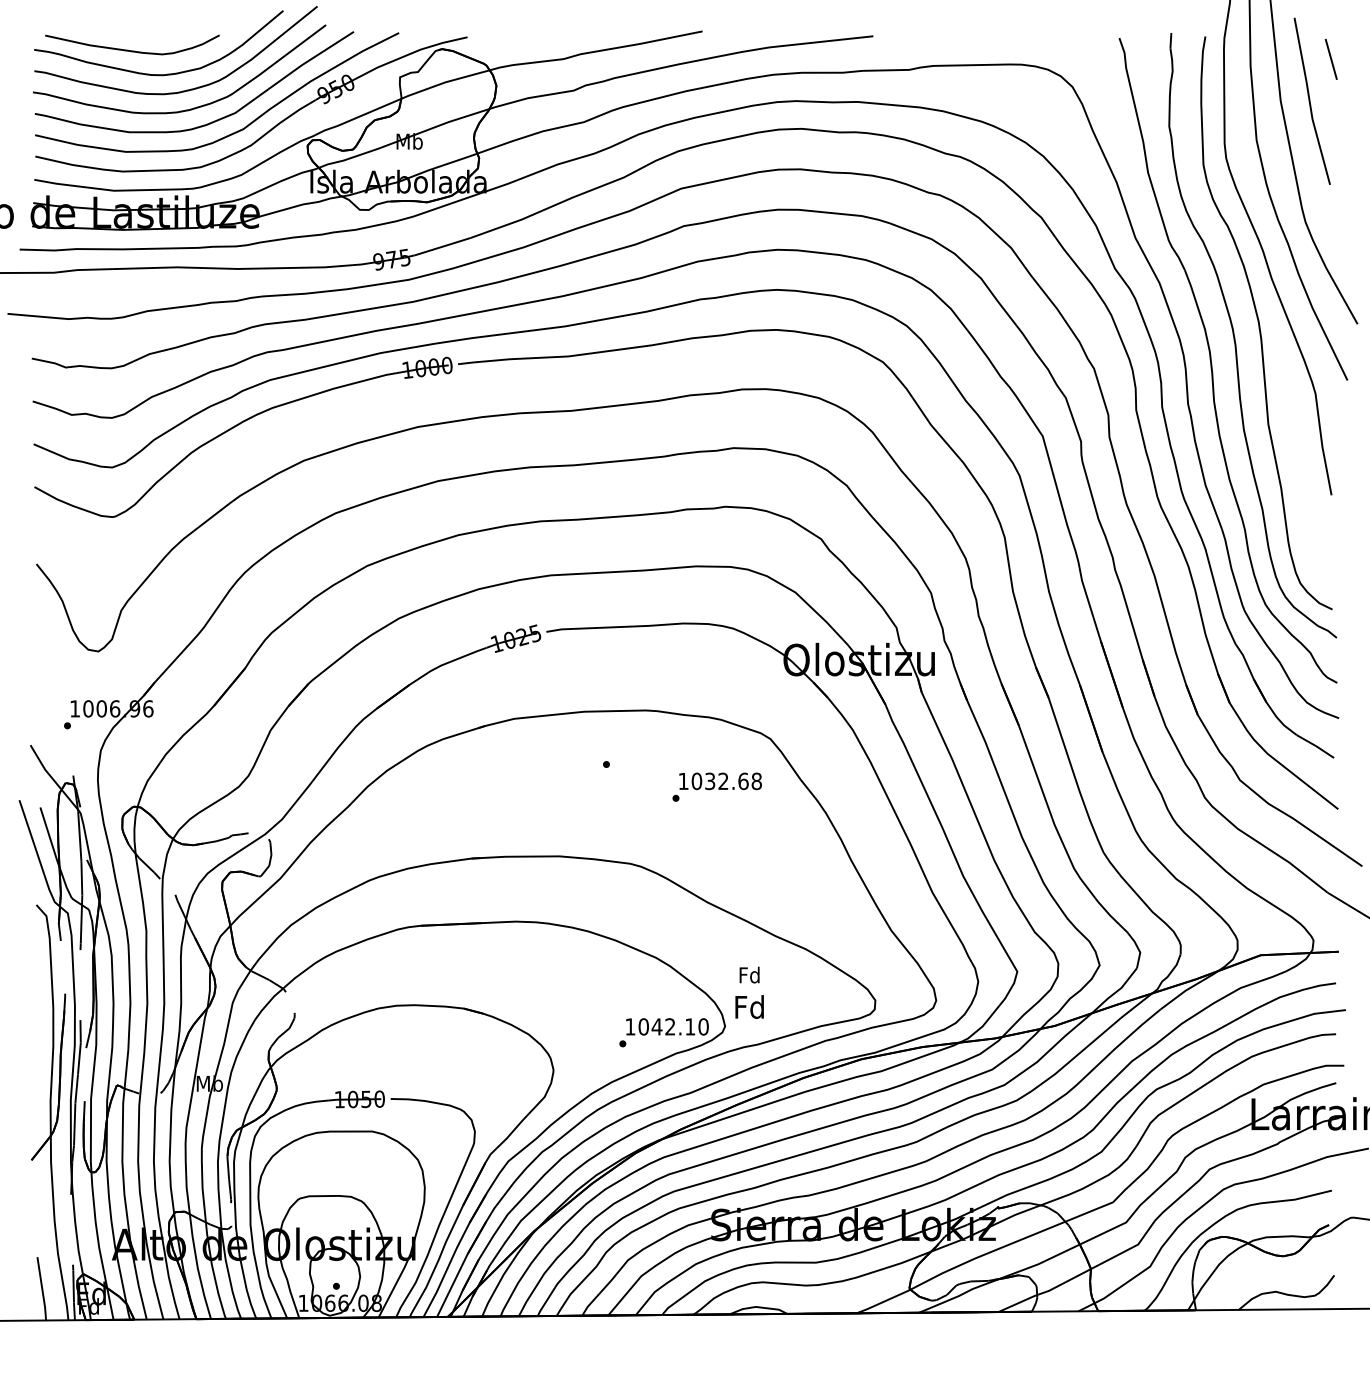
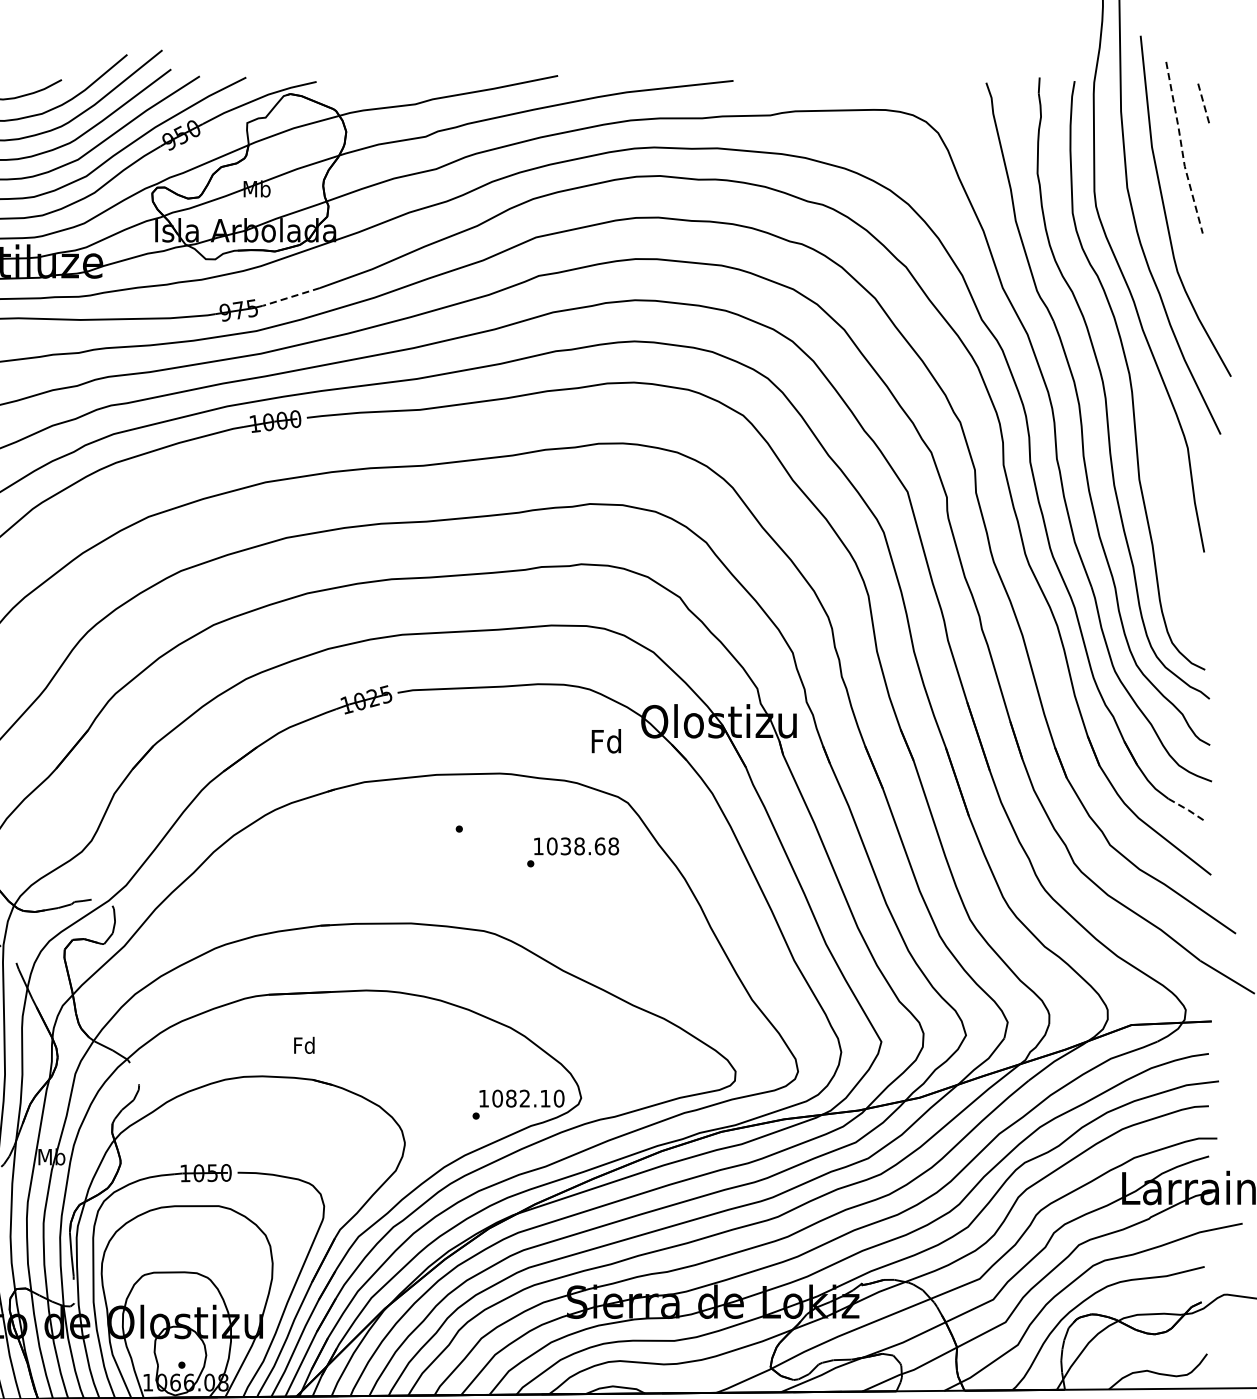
line: (1331, 59) -> (1204, 104), solid -> dashed
line: (1309, 102) -> (1181, 148), solid -> dashed
line: (442, 246) -> (290, 296), solid -> dashed
line: (1316, 746) -> (1188, 810), solid -> dashed
text: (723, 781) -> (579, 846), 1032.68 -> 1038.68
text: (749, 974) -> (304, 1044), moved
text: (749, 1006) -> (606, 740), moved
text: (656, 1026) -> (510, 1098), 1042.10 -> 1082.10

